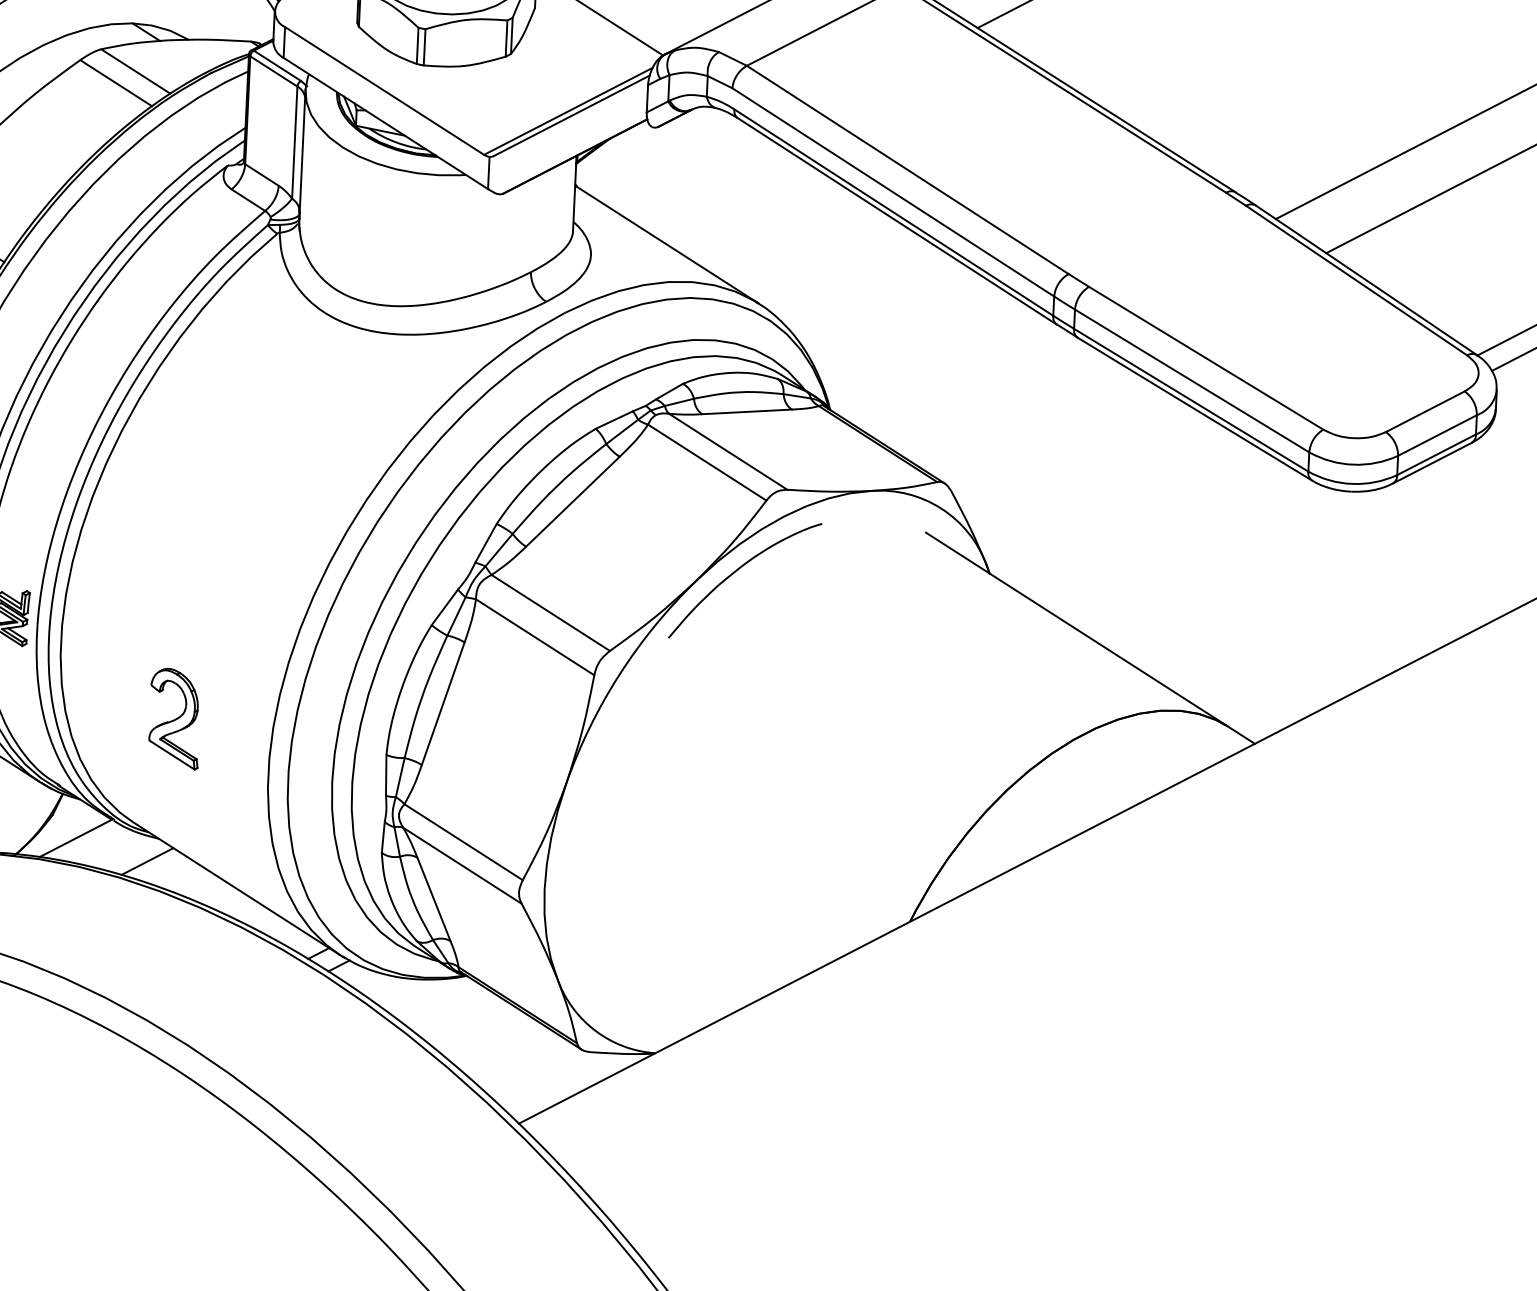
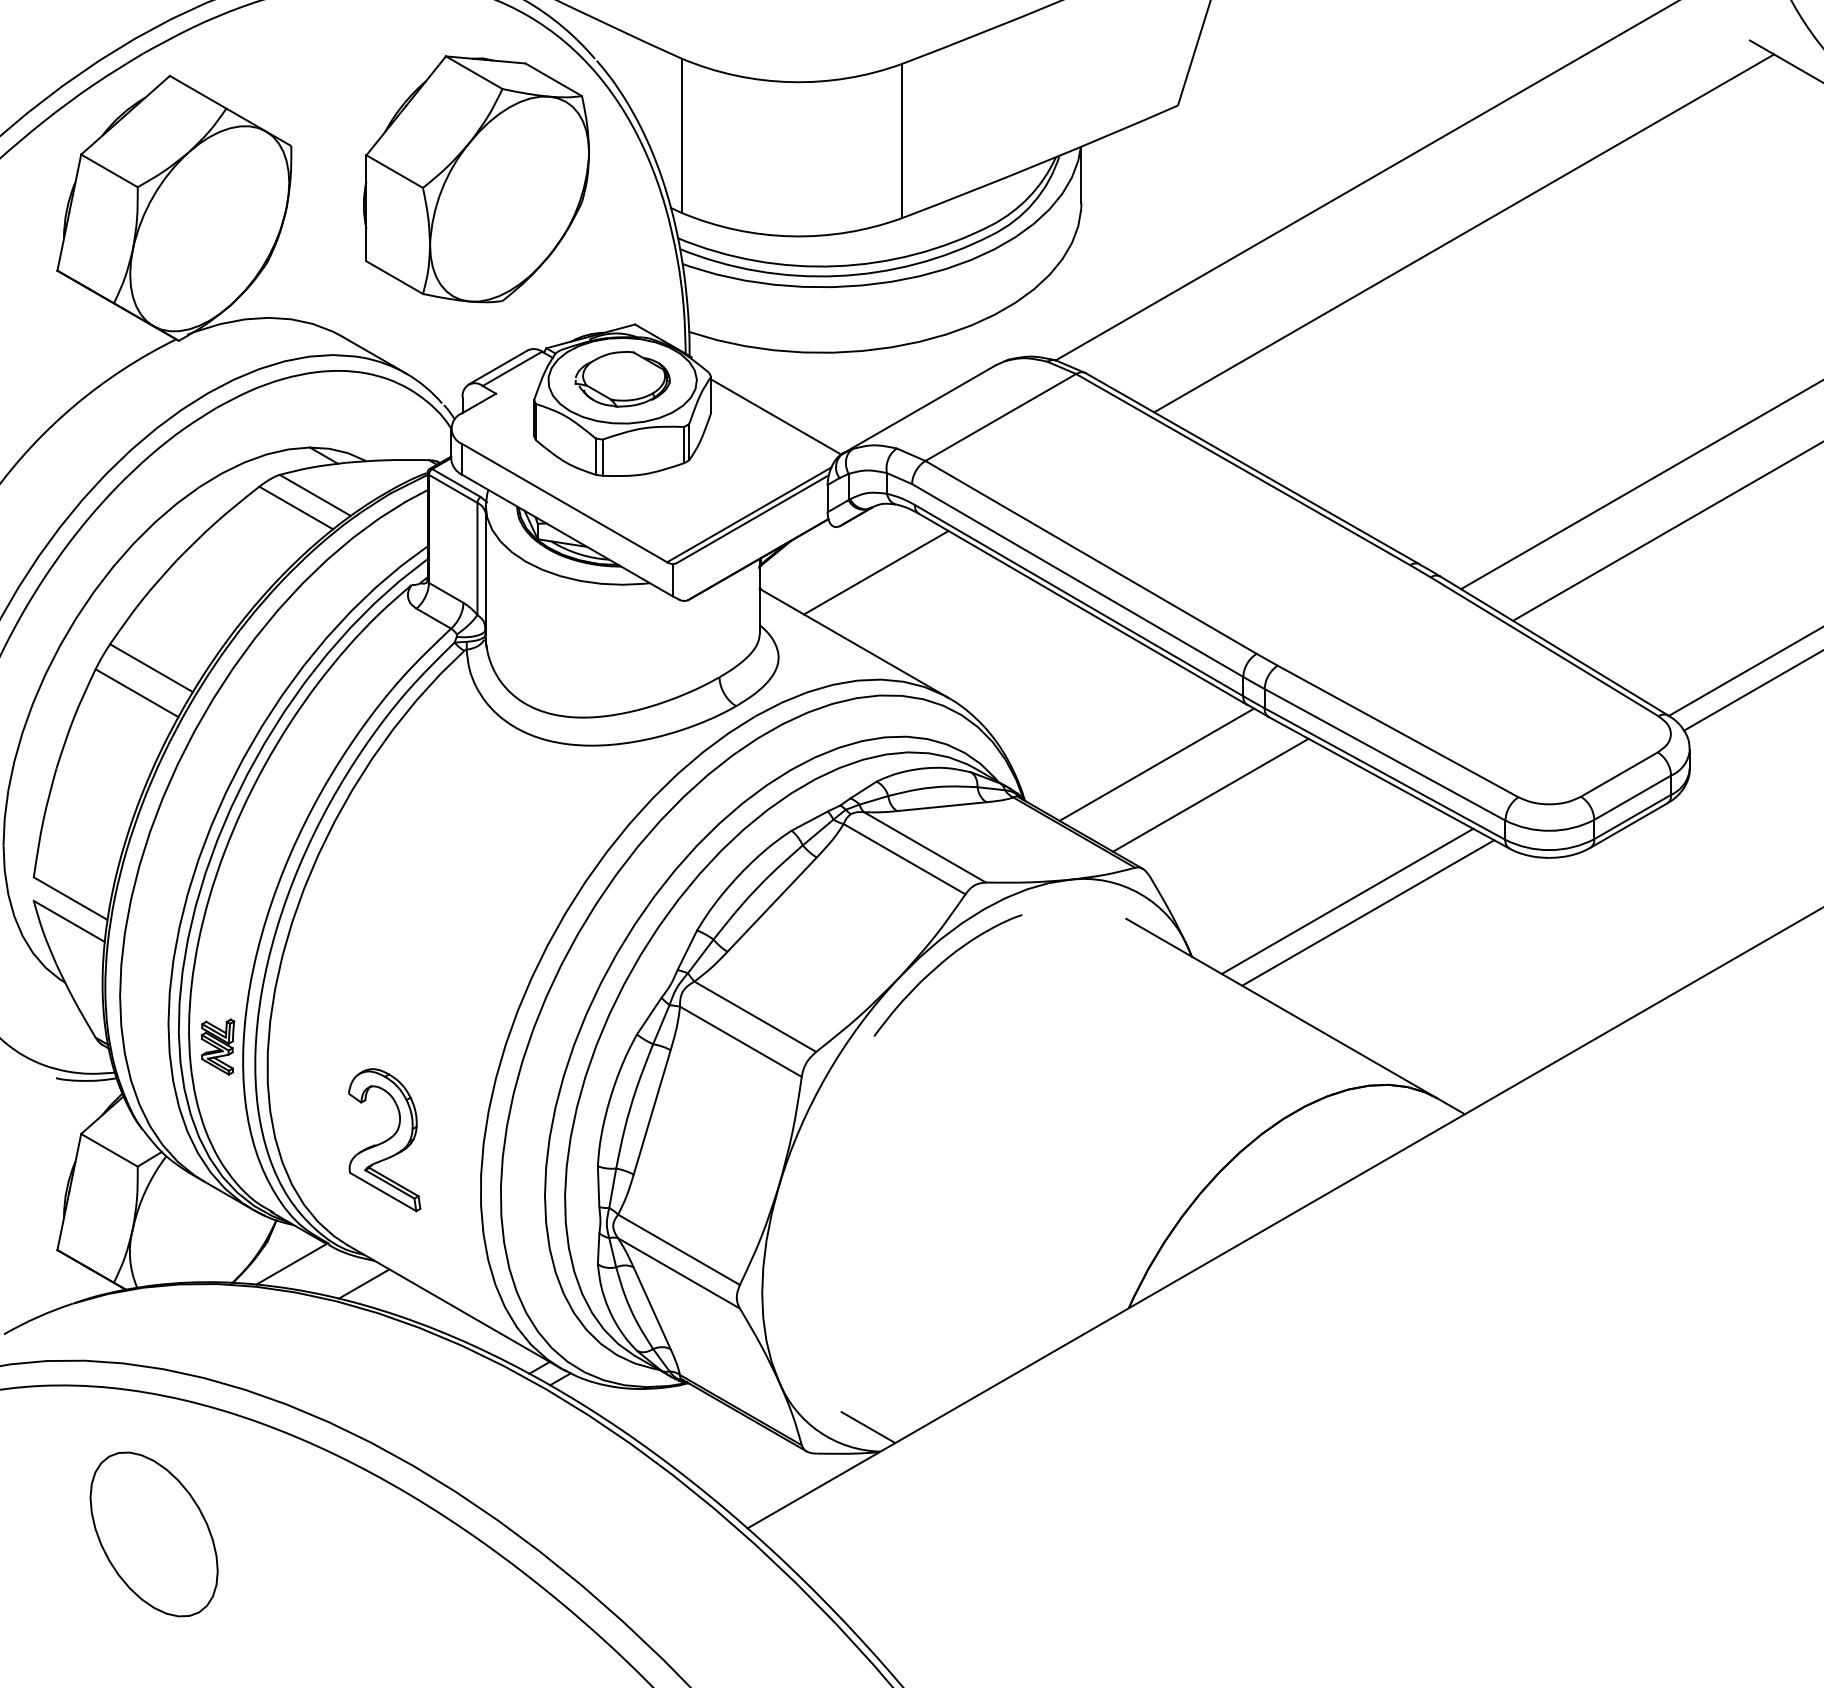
line: (692, 174) -> (876, 572), added
line: (963, 379) -> (1156, 764), added
line: (1015, 412) -> (1210, 794), added
line: (1147, 525) -> (1347, 901), added
line: (1168, 537) -> (1368, 912), added
part: (174, 719) -> (384, 1140), size x1.43
line: (644, 1028) -> (868, 1427), added

